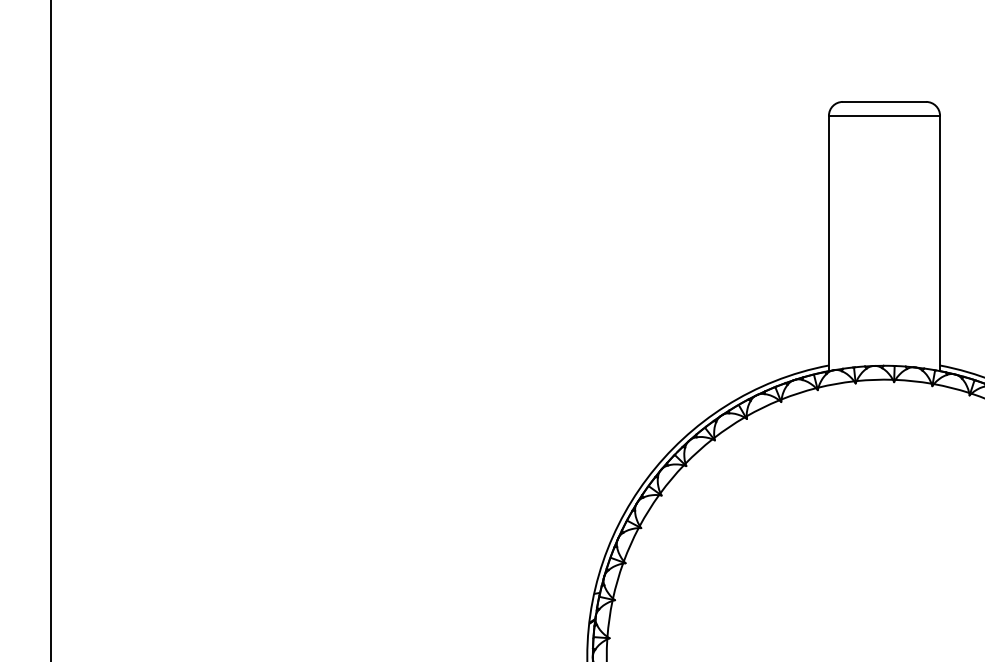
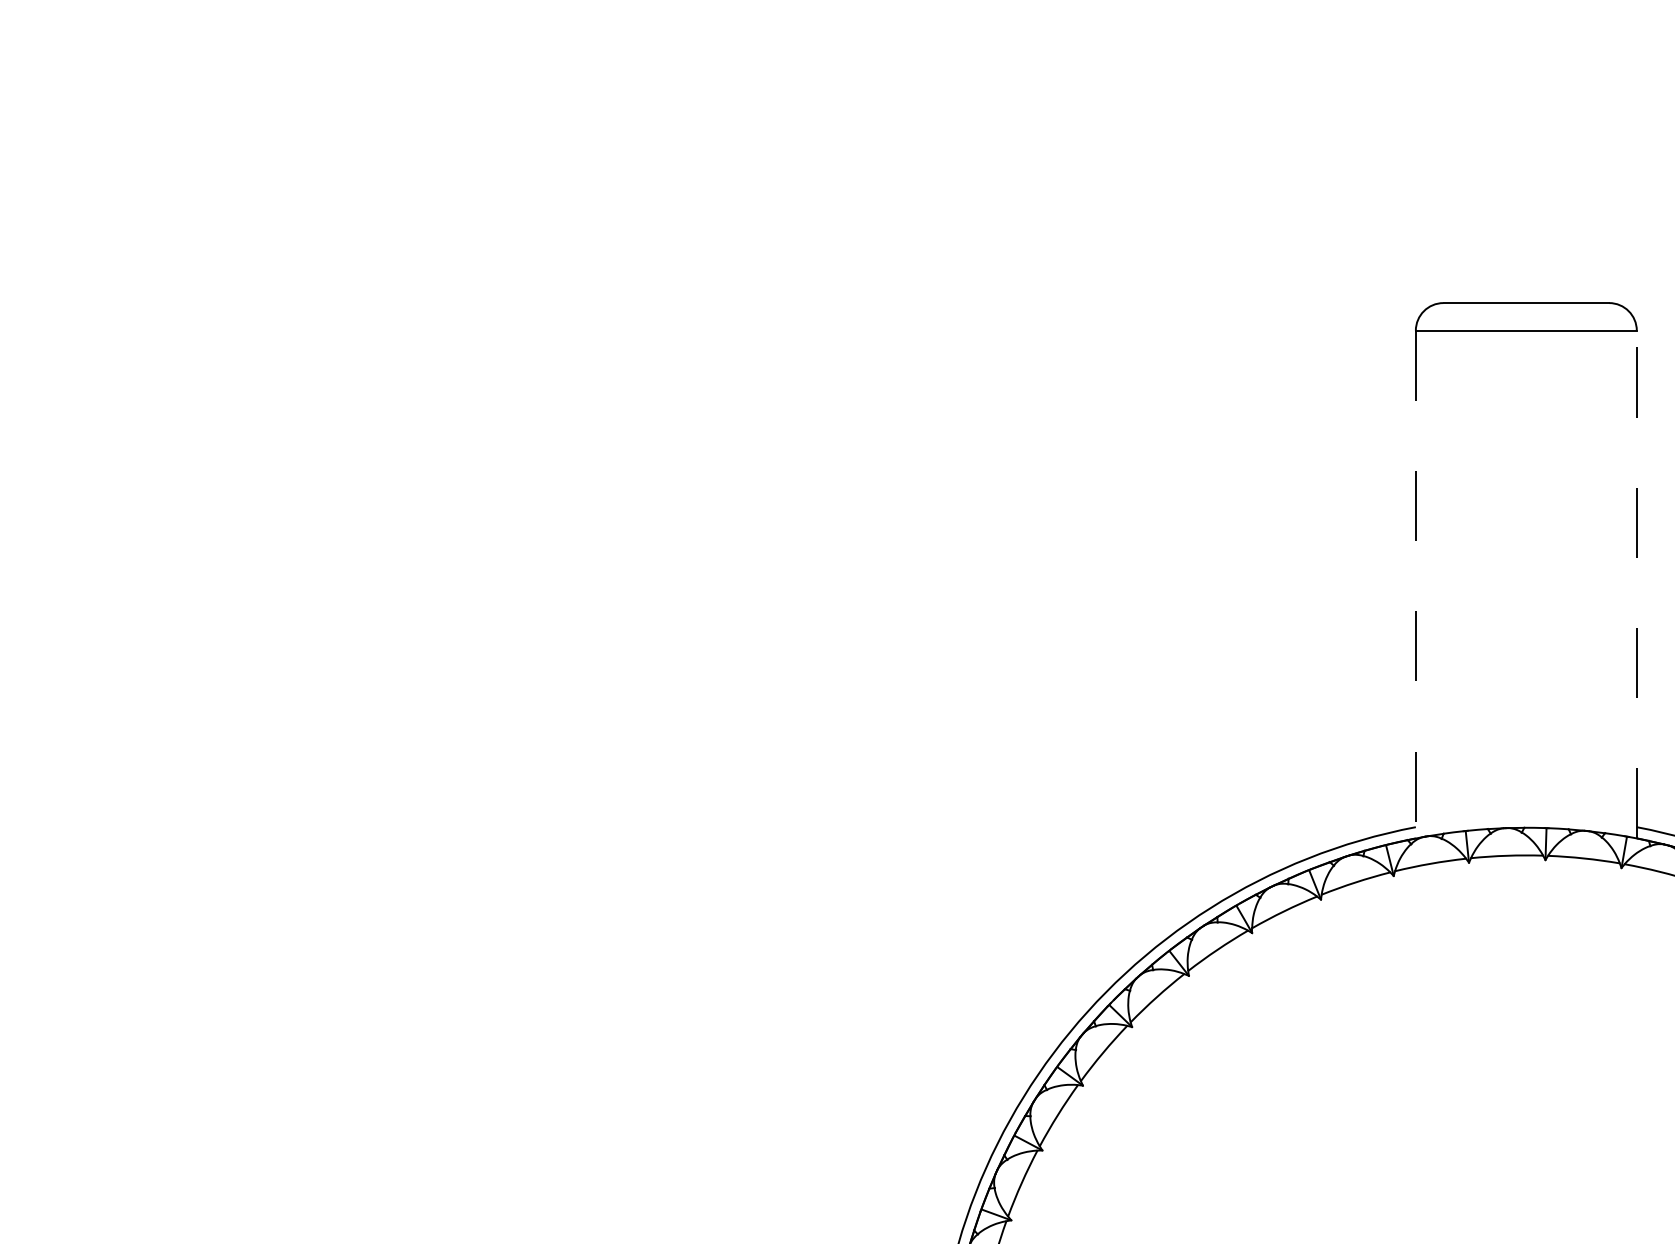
line: (828, 243) -> (1414, 584), solid -> dashed
line: (940, 243) -> (1637, 584), solid -> dashed

